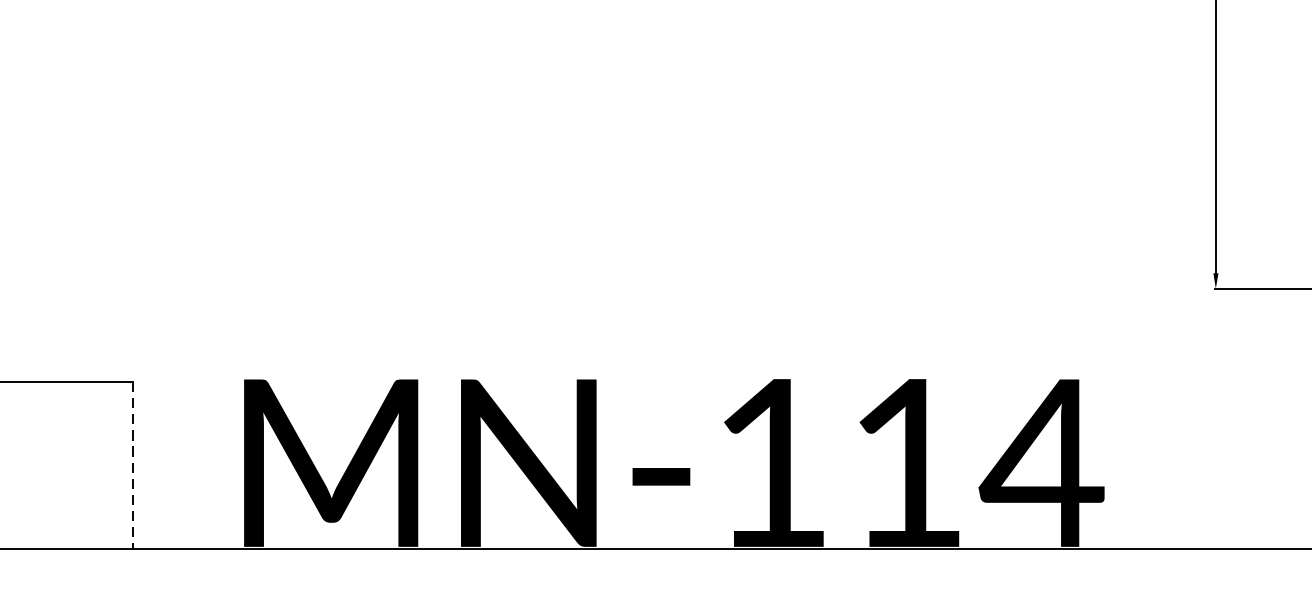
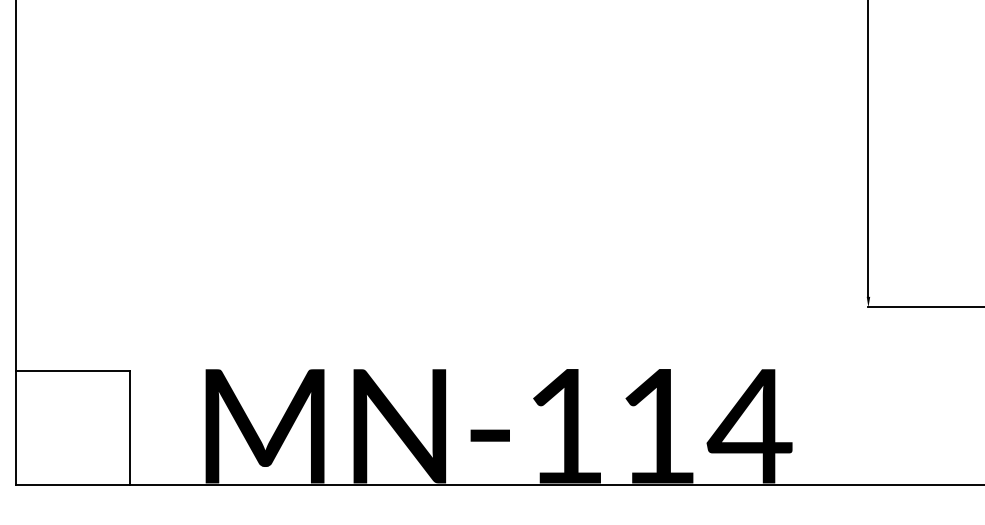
line: (132, 466) -> (129, 428), dashed -> solid

